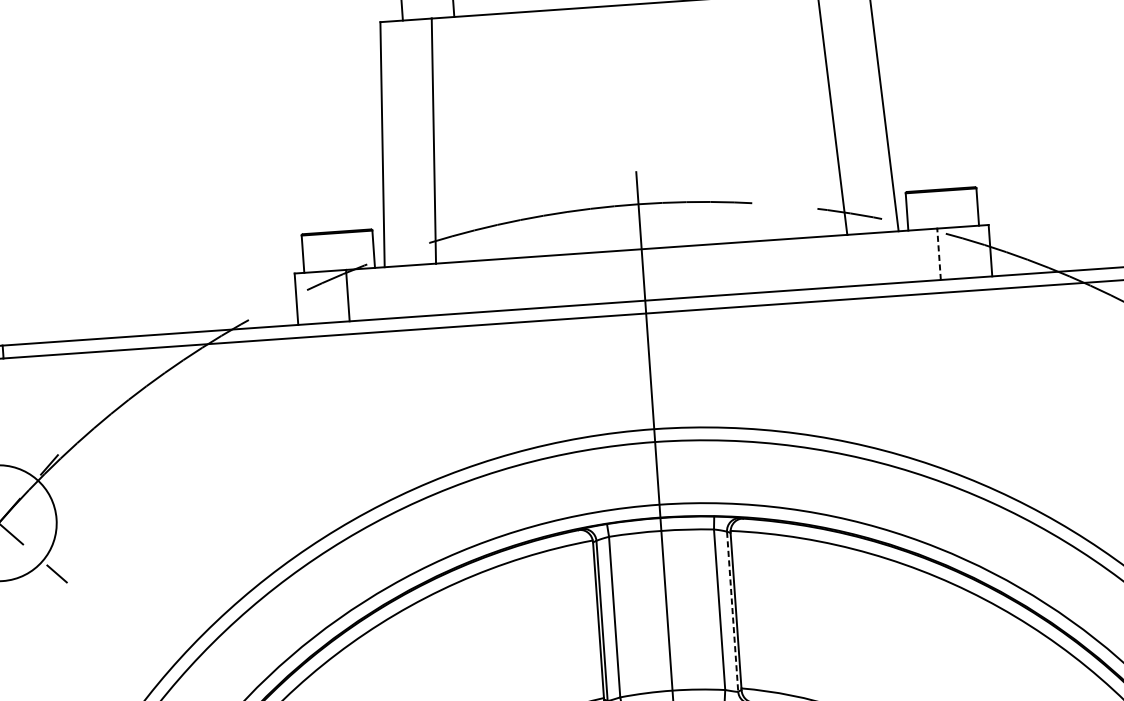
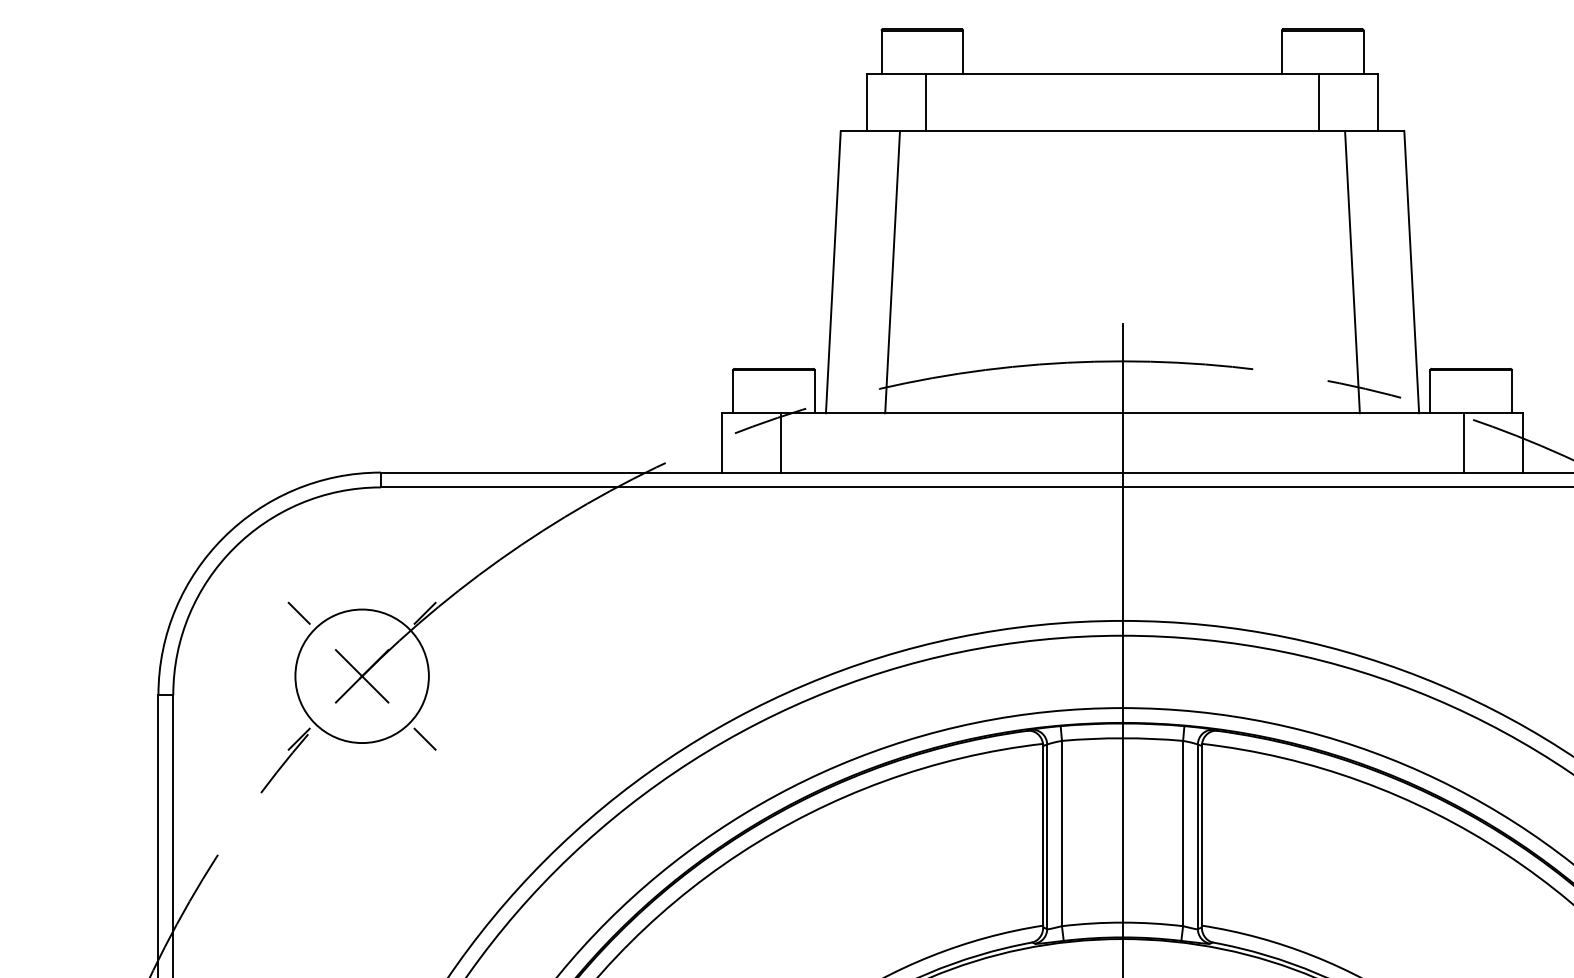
line: (938, 253) -> (1463, 442), dashed -> solid
line: (732, 612) -> (1197, 837), dashed -> solid

